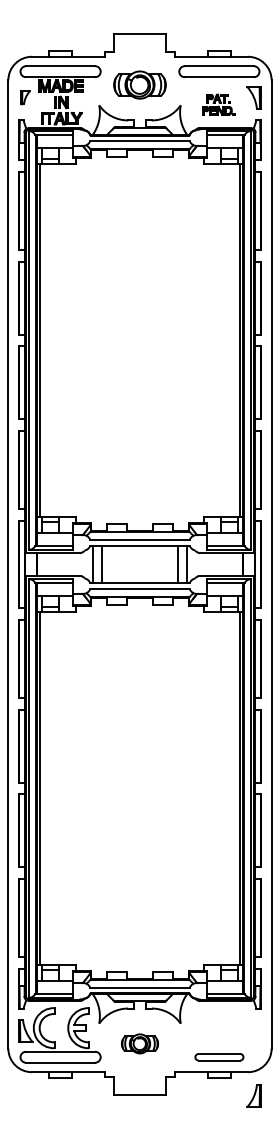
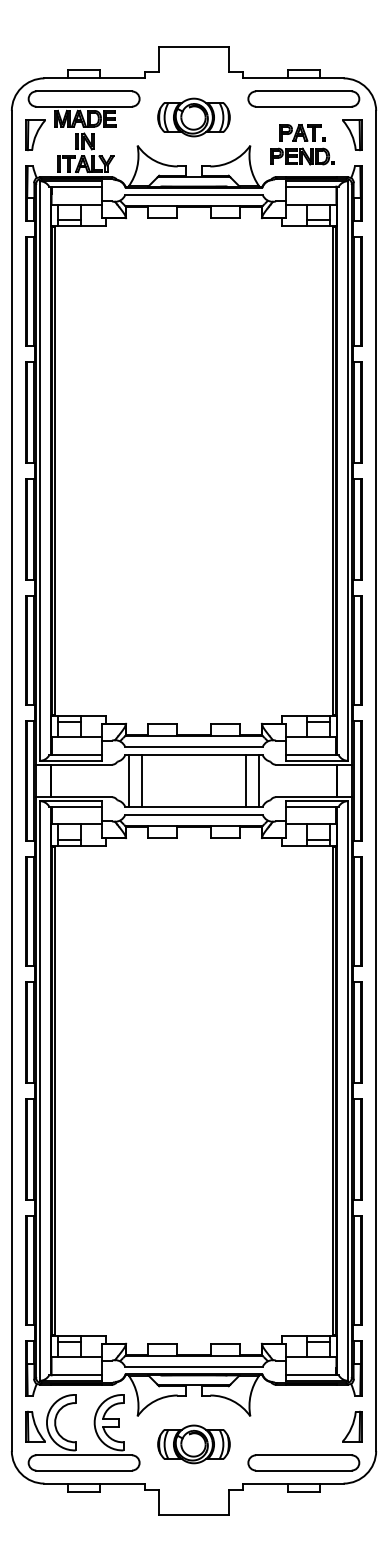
part: (25, 98) -> (35, 135), size x1.67
part: (218, 104) -> (302, 144), size x1.43
part: (139, 1043) -> (193, 1444), size x1.43
part: (219, 1056) -> (303, 1462), size x1.67
part: (254, 1095) -> (352, 1426), moved

